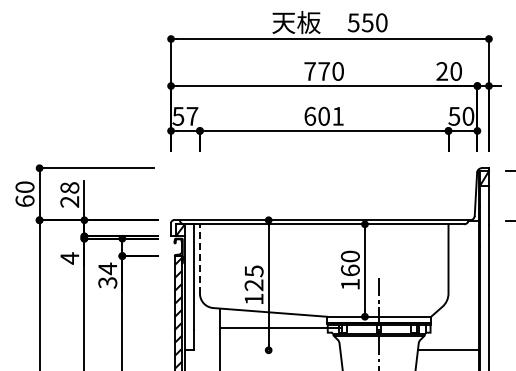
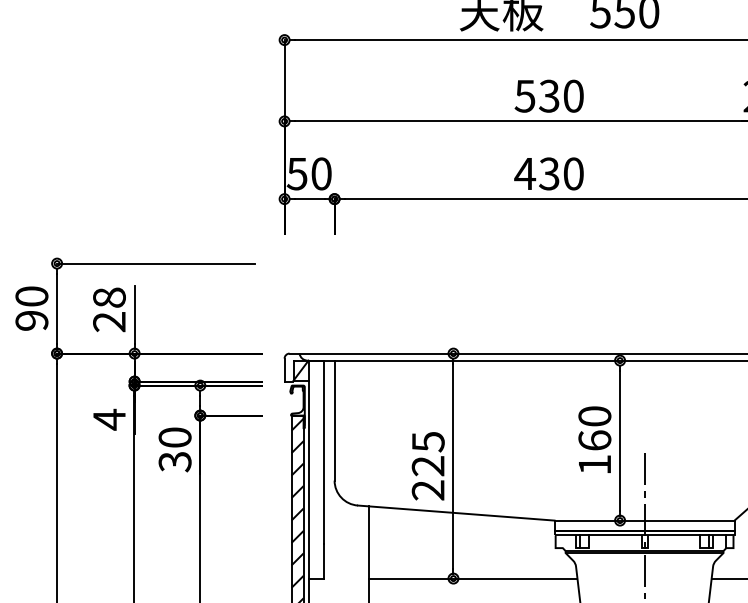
text: (316, 71) -> (536, 96), 770 -> 530
text: (192, 115) -> (321, 172), 57 -> 50
text: (323, 115) -> (548, 172), 601 -> 430
text: (24, 201) -> (31, 321), 60 -> 90
line: (199, 258) -> (333, 419), dashed -> solid
text: (107, 268) -> (174, 437), 34 -> 30
text: (253, 299) -> (427, 490), 125 -> 225
line: (279, 328) -> (472, 578), moved

